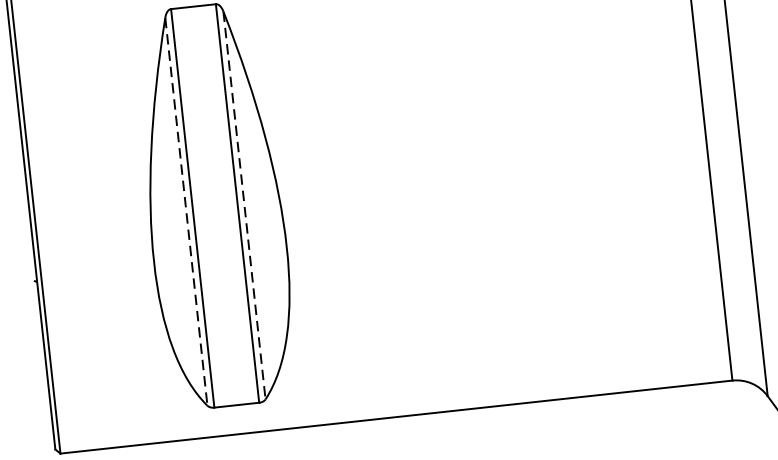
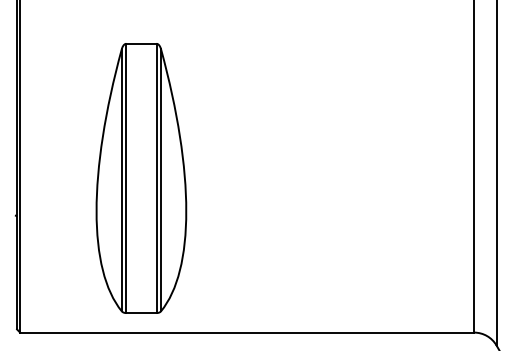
line: (245, 205) -> (161, 180), dashed -> solid
line: (185, 212) -> (121, 180), dashed -> solid

